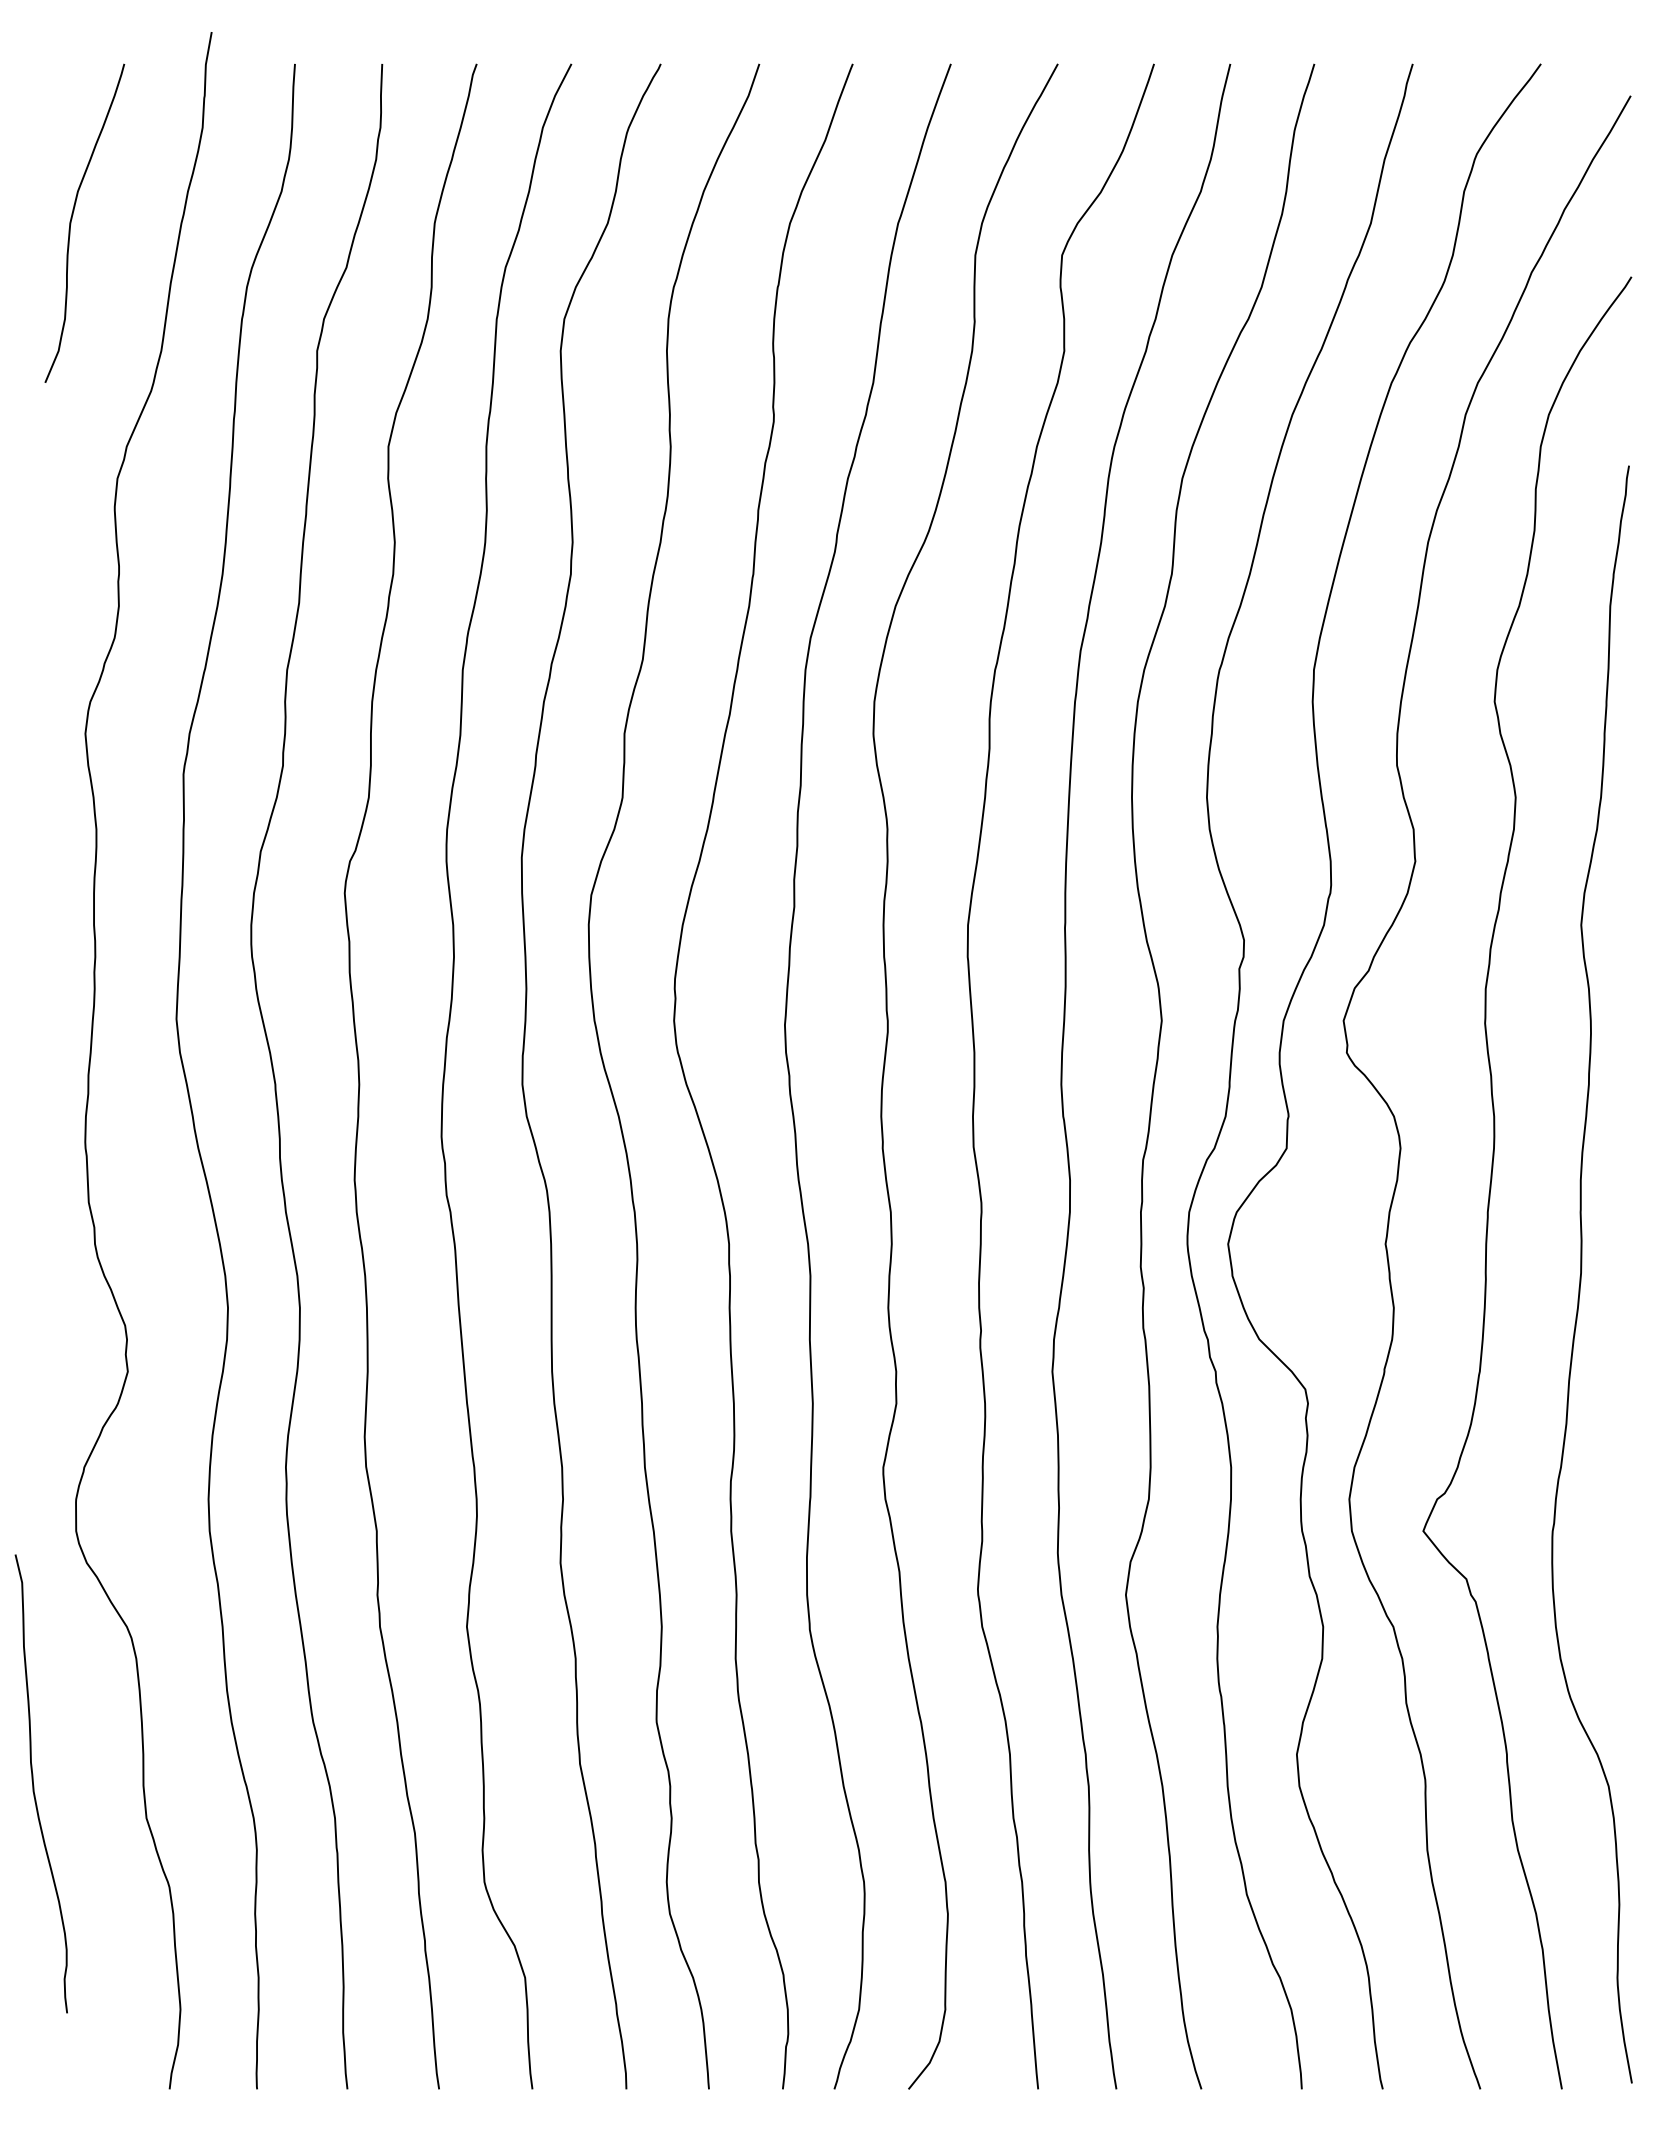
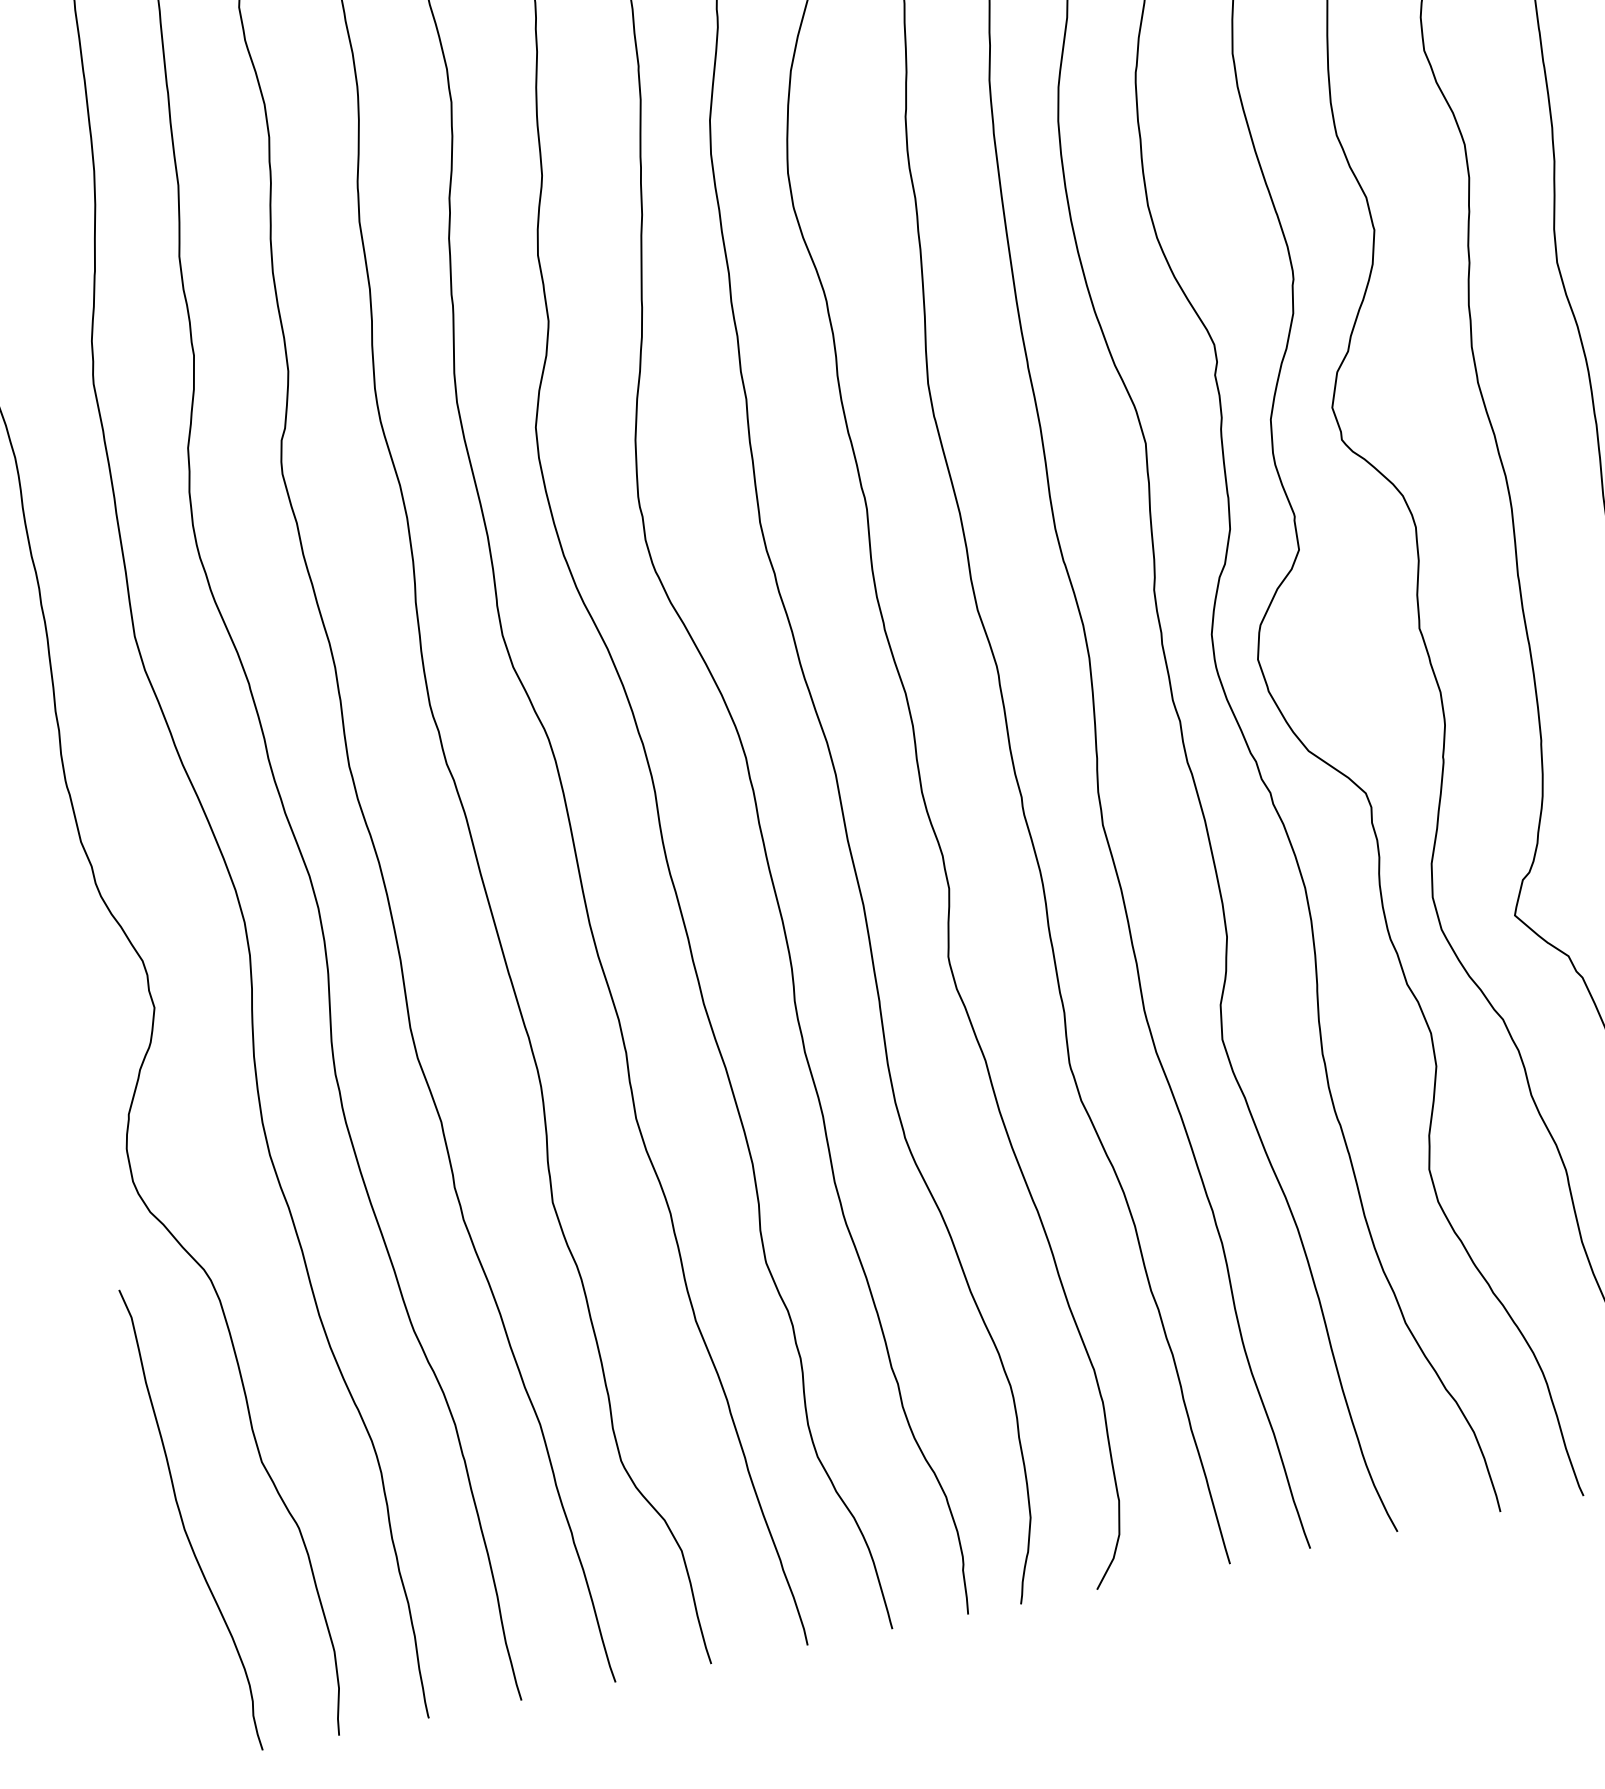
curve: (34, 1785) -> (184, 1523), moved

